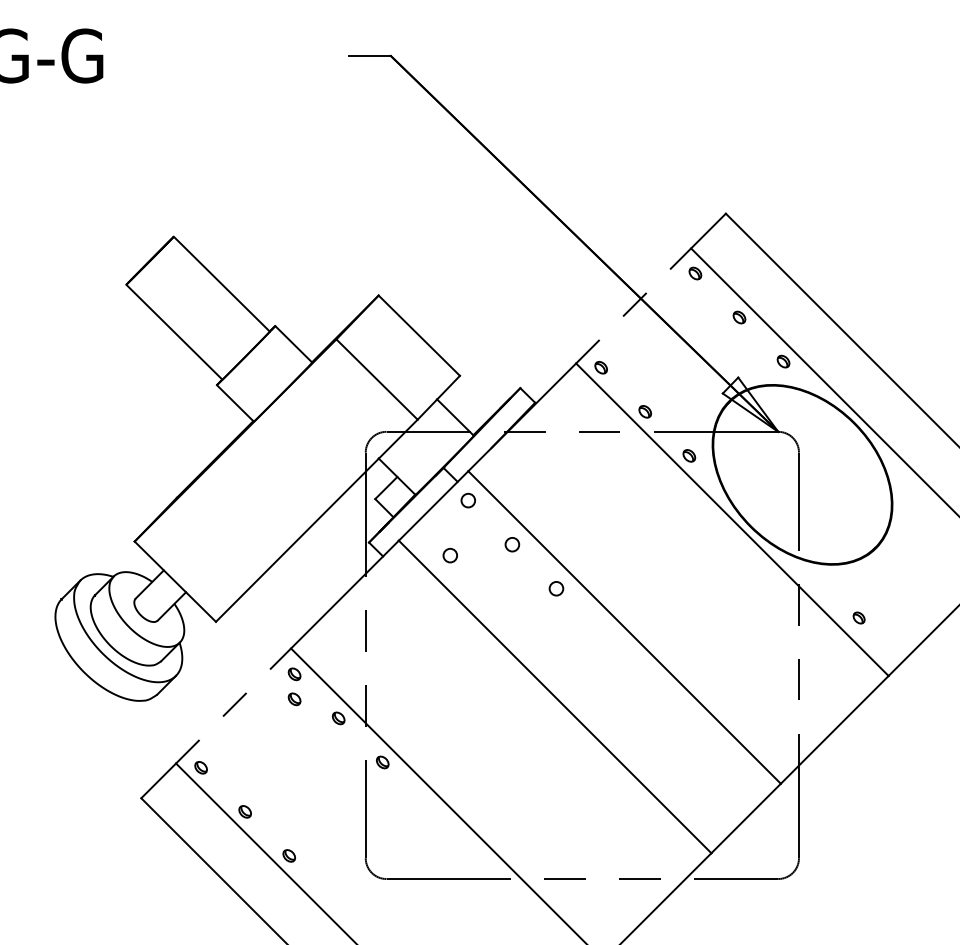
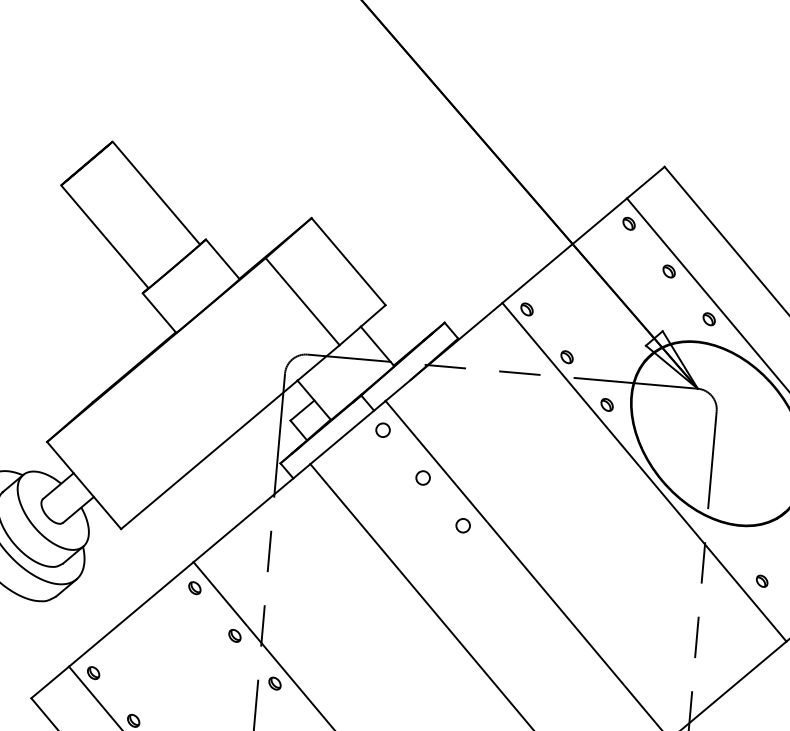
line: (633, 305) -> (564, 250), dashed -> solid
circle: (449, 555) -> (359, 483), removed
part: (294, 699) -> (192, 613), removed
line: (233, 705) -> (131, 613), dashed -> solid

